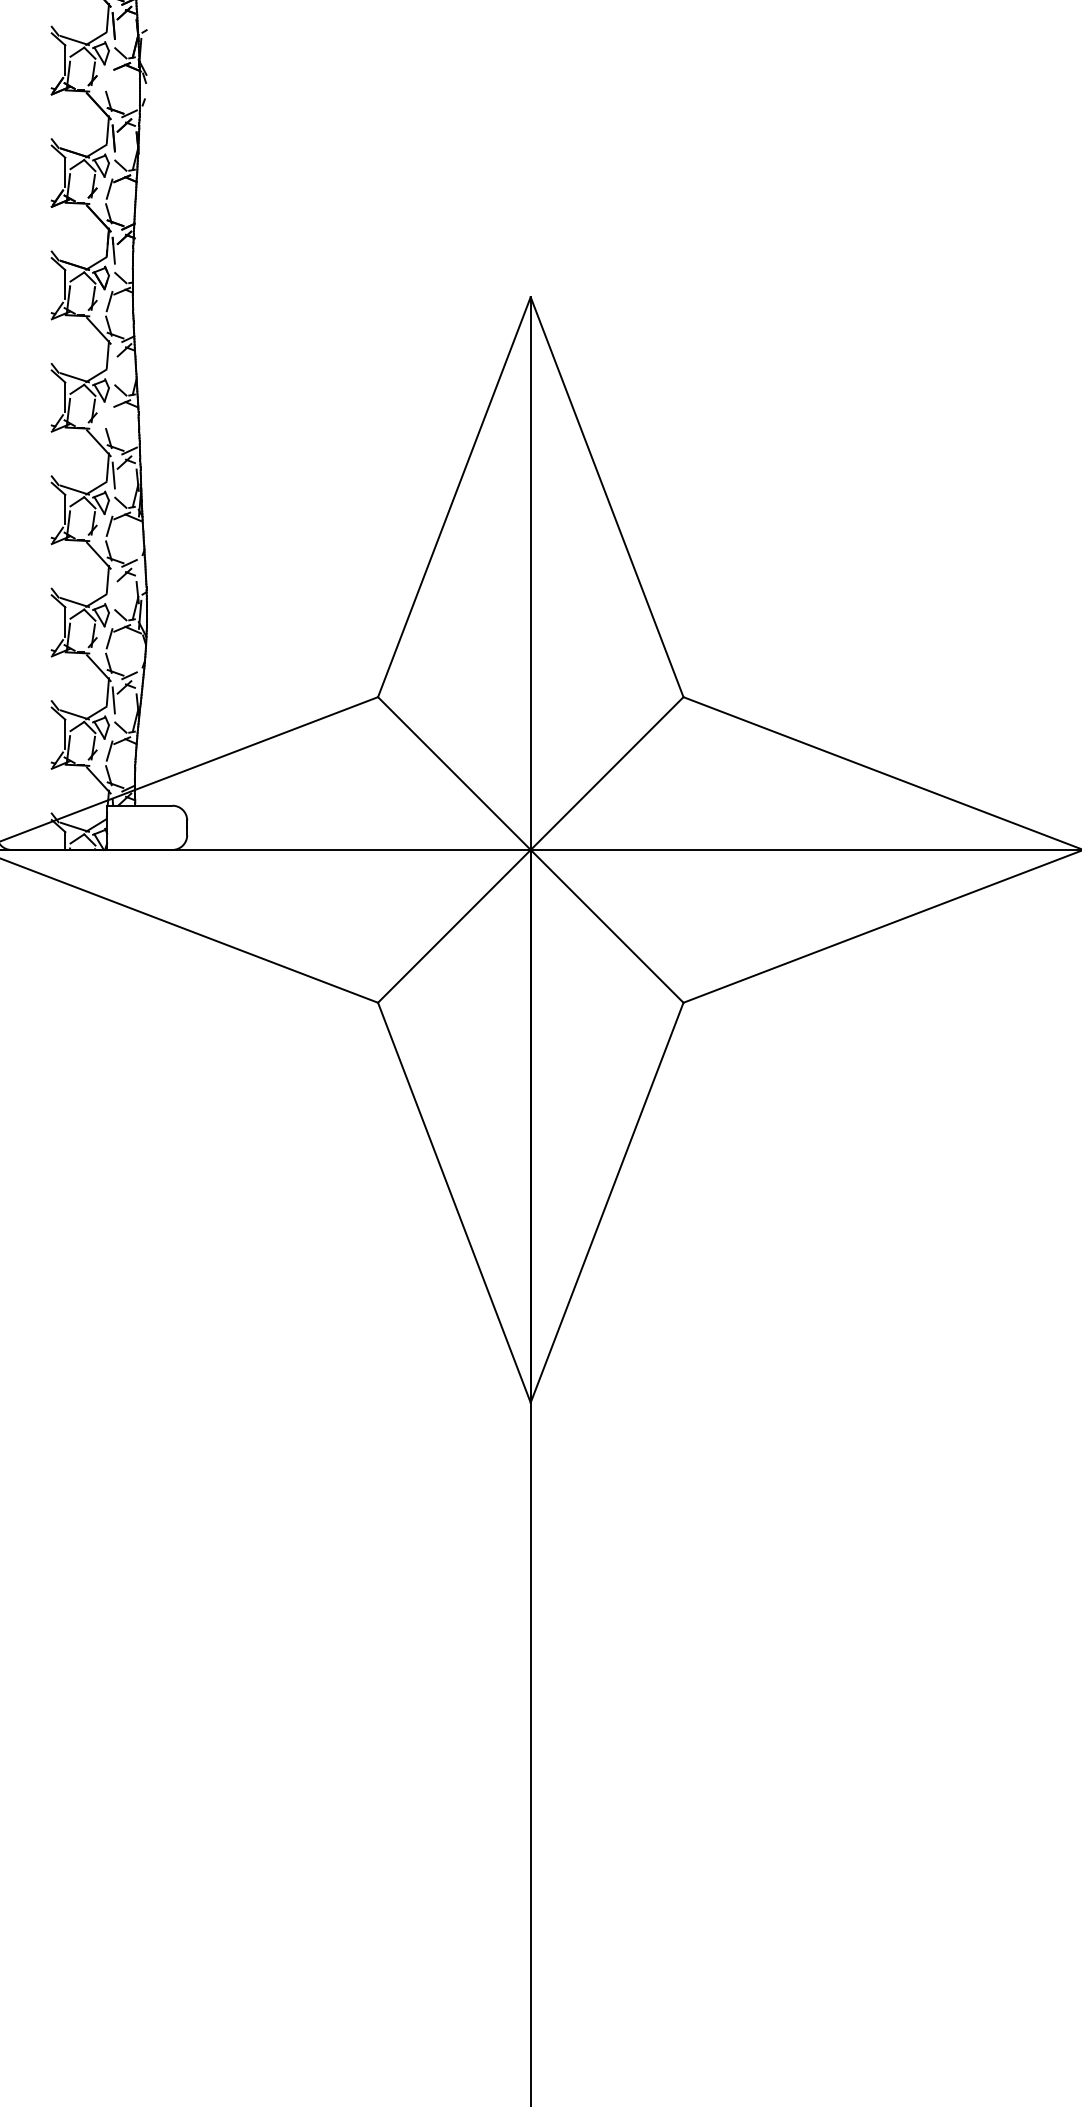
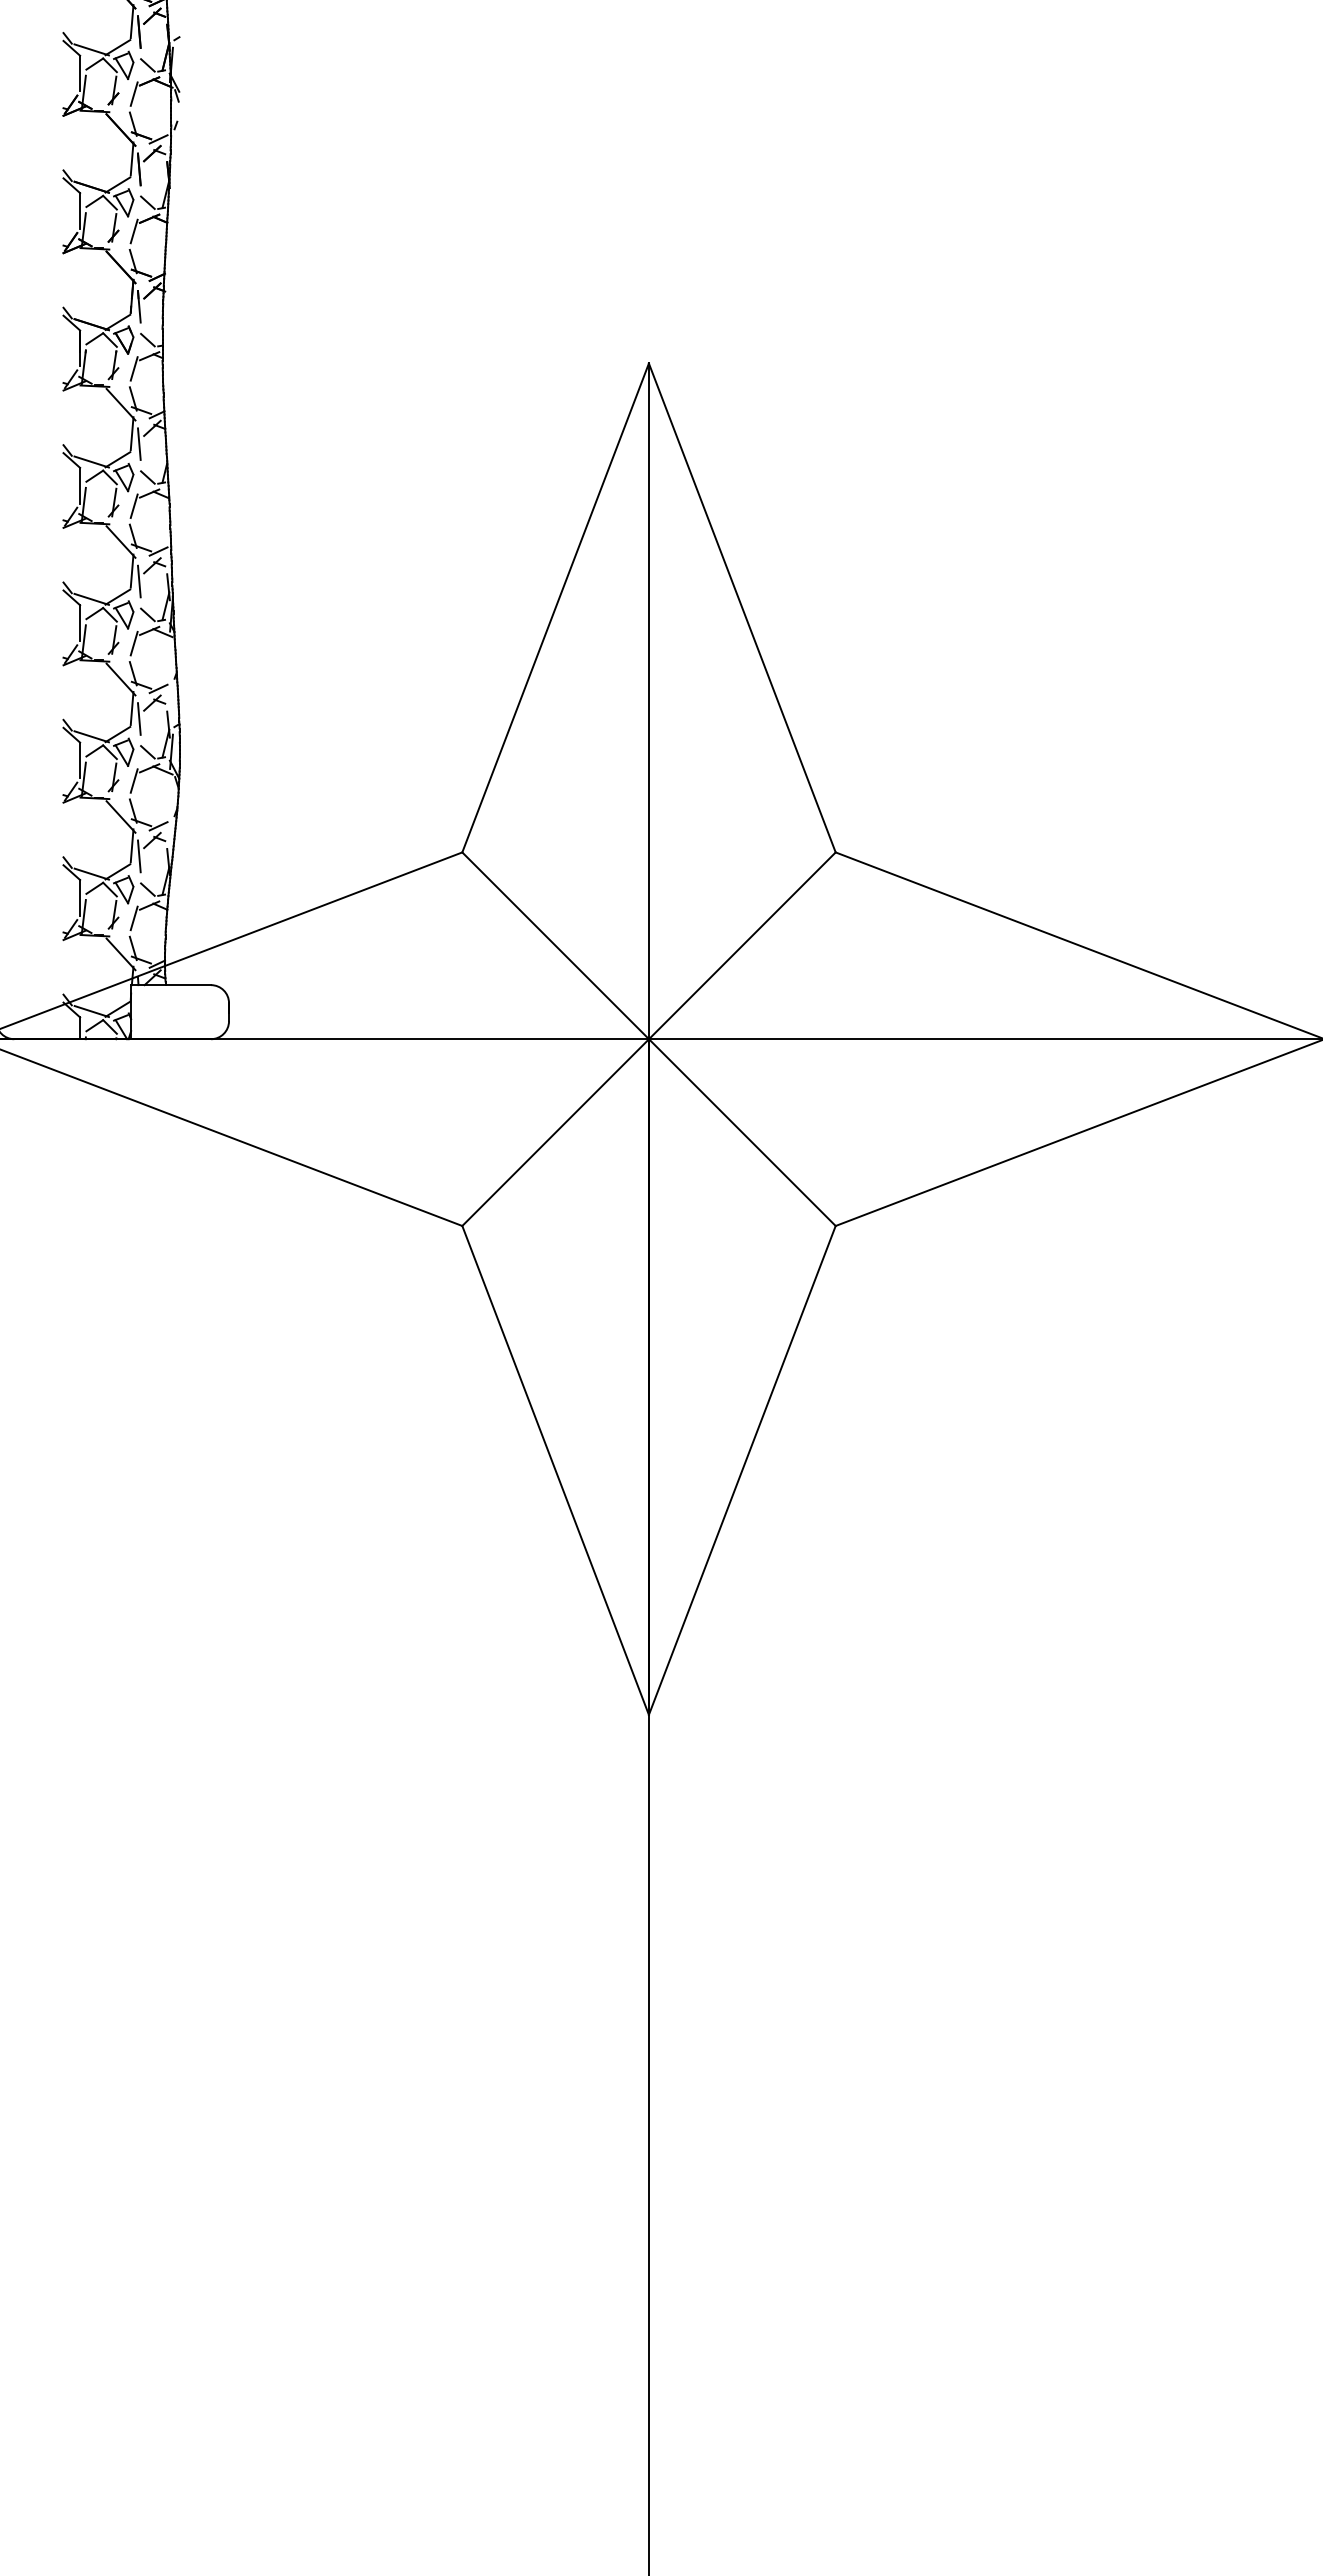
line: (109, 76) -> (133, 93), added
line: (113, 362) -> (138, 443), added
line: (109, 414) -> (133, 506), added
line: (113, 587) -> (138, 718), added

